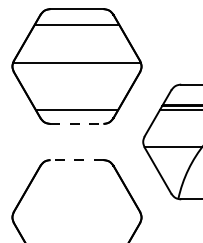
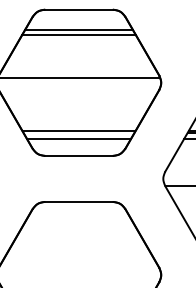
line: (76, 28) -> (78, 34), added
line: (76, 104) -> (78, 131), added
line: (77, 123) -> (79, 155), dashed -> solid
line: (77, 160) -> (79, 202), dashed -> solid

